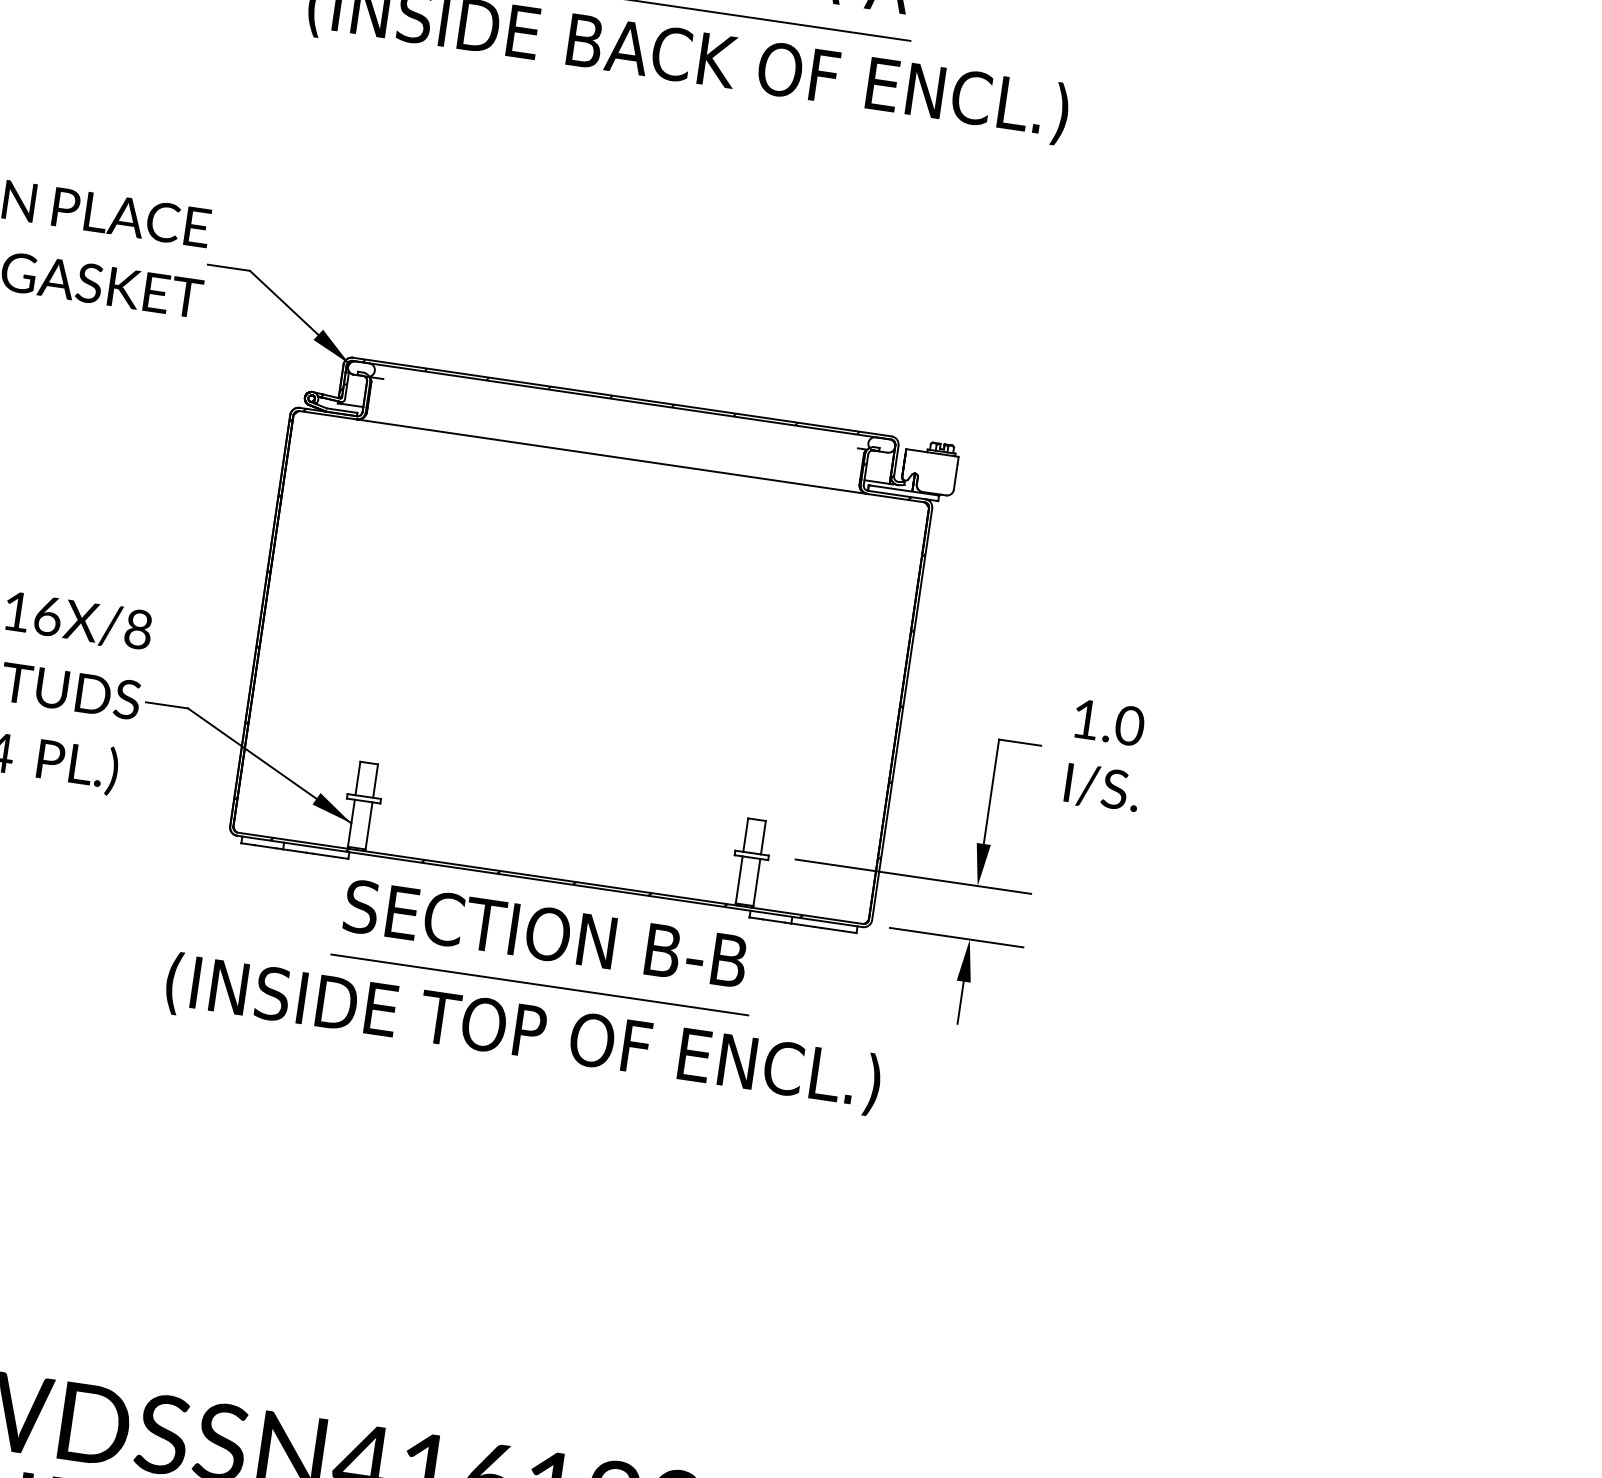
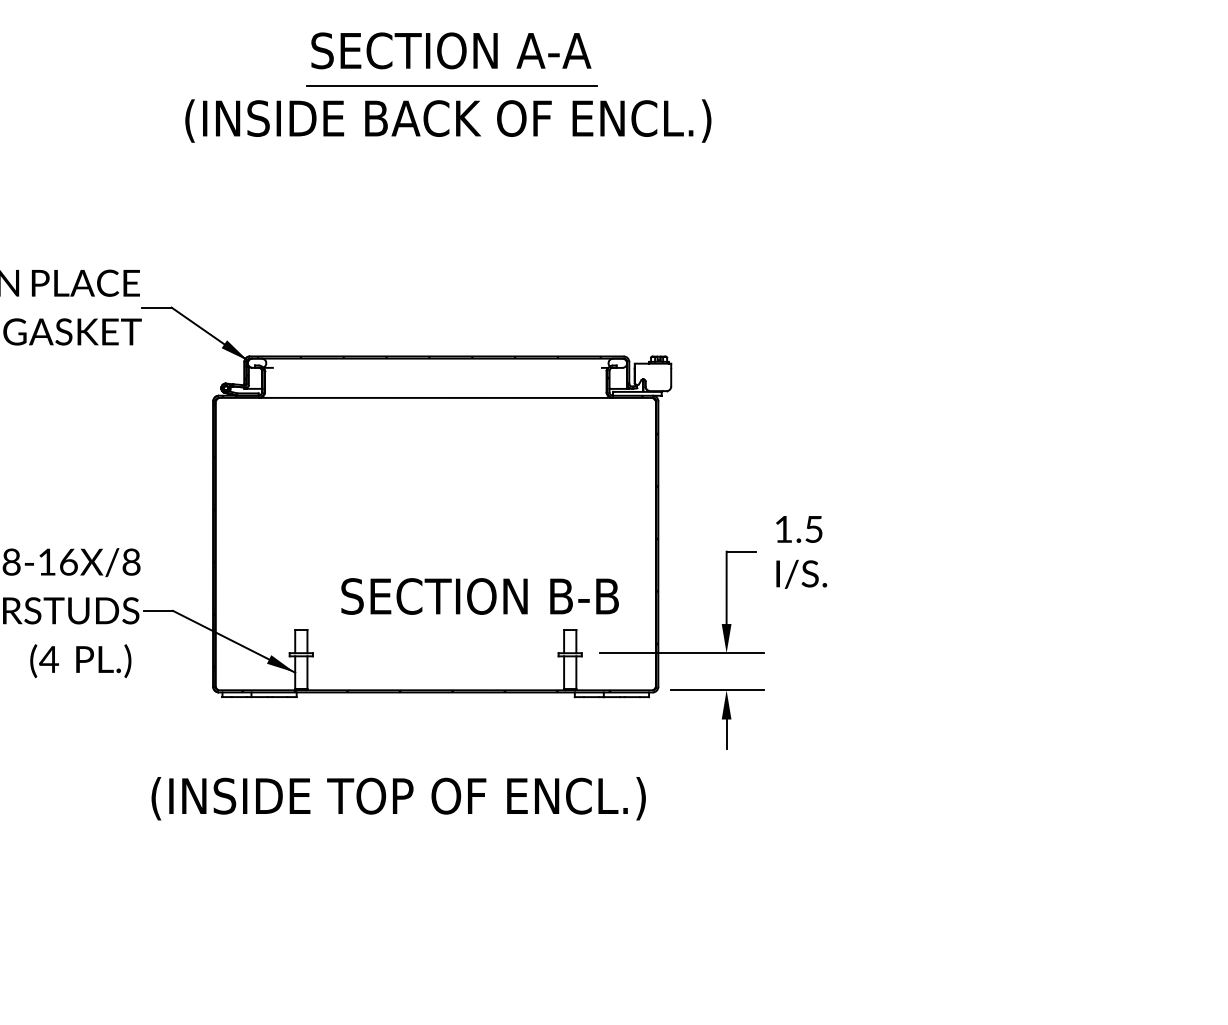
text: (1129, 724) -> (813, 528), 1.0 -> 1.5
text: (544, 933) -> (479, 596), moved
line: (538, 984) -> (438, 763), removed
text: (522, 1033) -> (398, 798), moved

